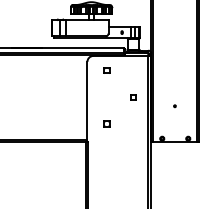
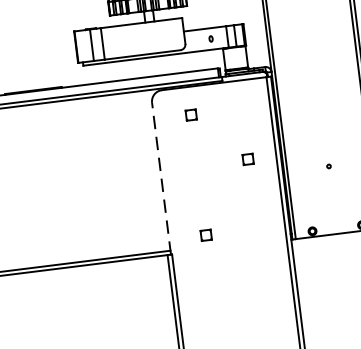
line: (87, 101) -> (161, 178), solid -> dashed
part: (106, 123) -> (205, 234), moved

